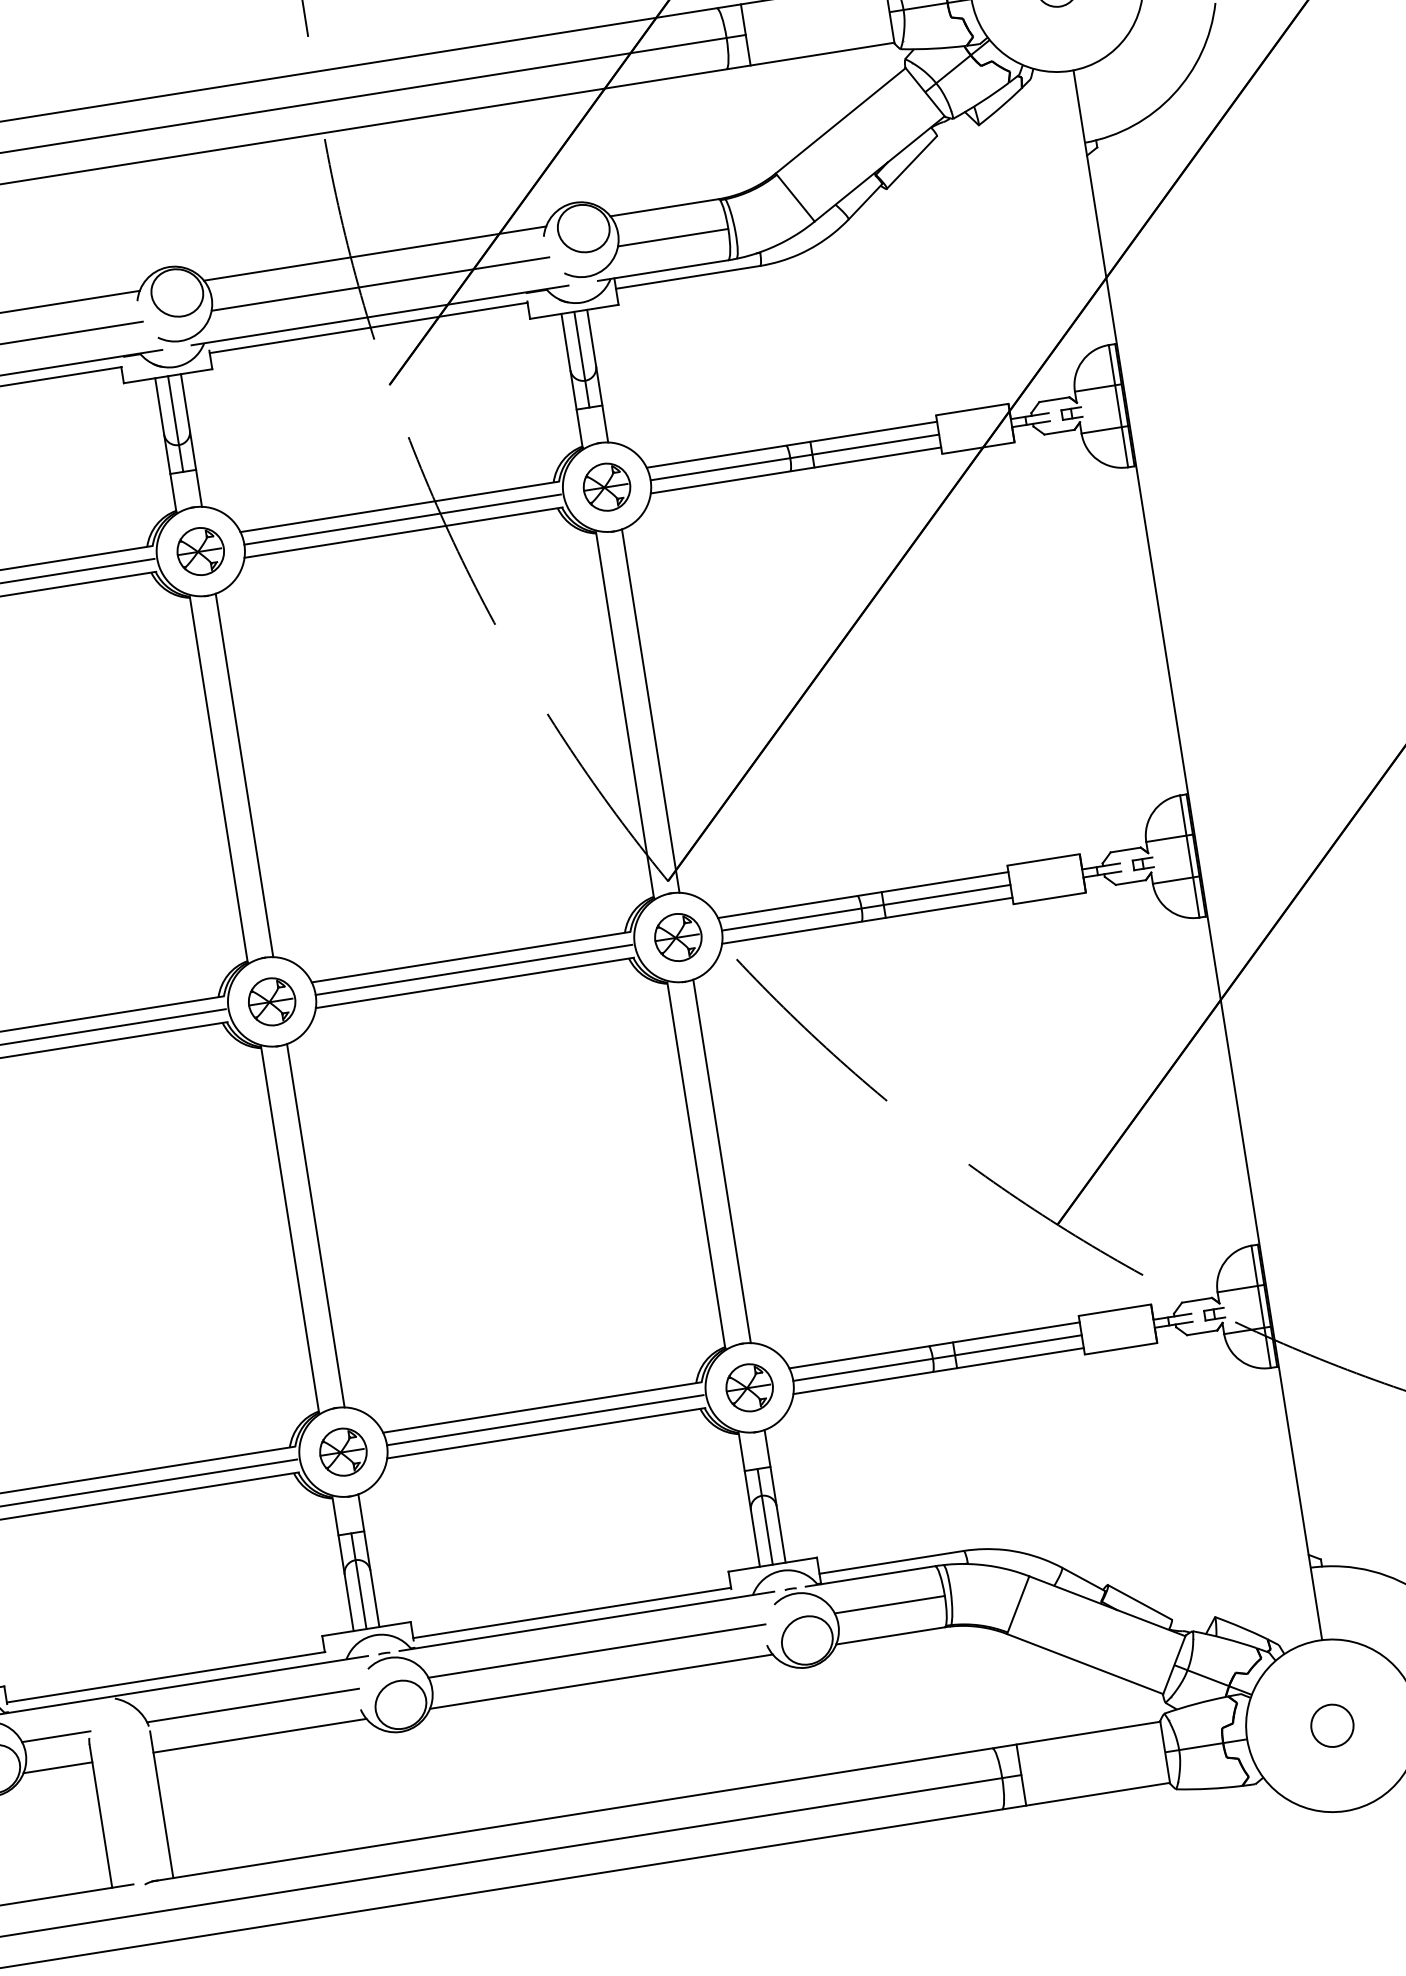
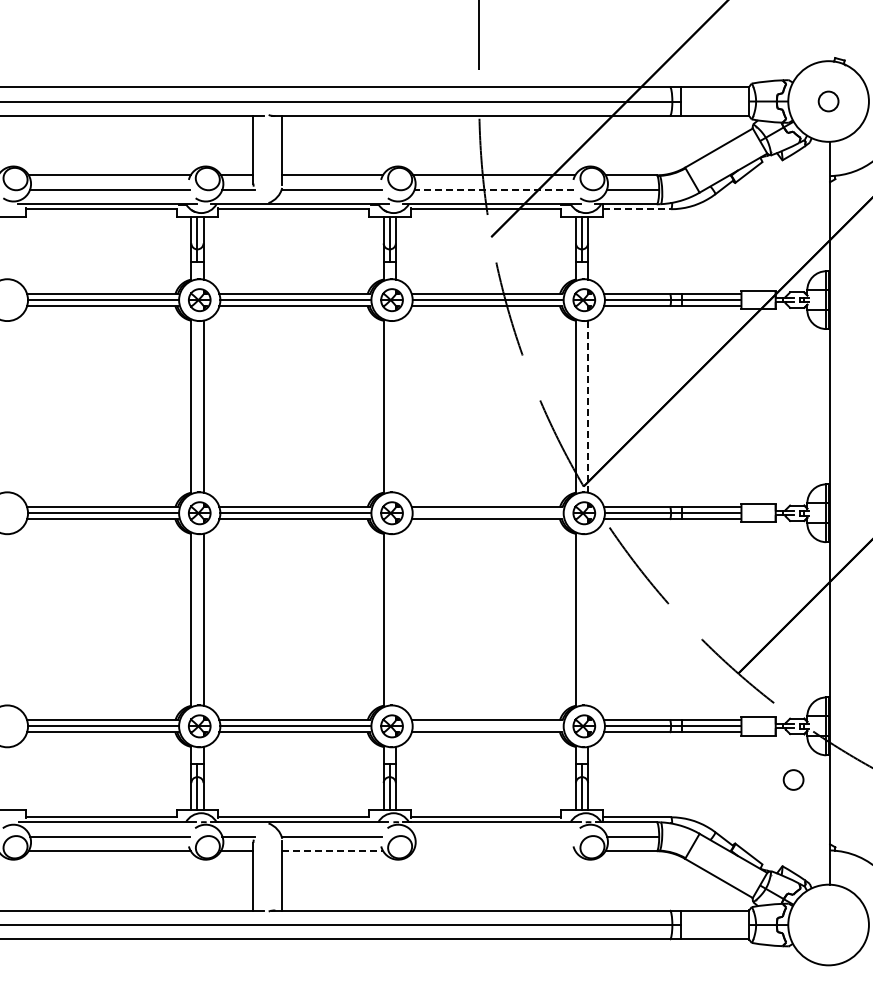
line: (689, 277) -> (637, 209), solid -> dashed
line: (380, 283) -> (494, 189), solid -> dashed
line: (651, 712) -> (588, 407), solid -> dashed
line: (243, 775) -> (395, 406), removed
line: (473, 970) -> (487, 513), removed
line: (722, 1160) -> (588, 619), removed
line: (314, 1225) -> (395, 619), removed
line: (545, 1420) -> (487, 726), removed
line: (596, 1650) -> (494, 836), removed
line: (601, 1682) -> (494, 851), removed
circle: (1331, 1724) -> (793, 779), moved
line: (261, 1736) -> (333, 851), solid -> dashed

